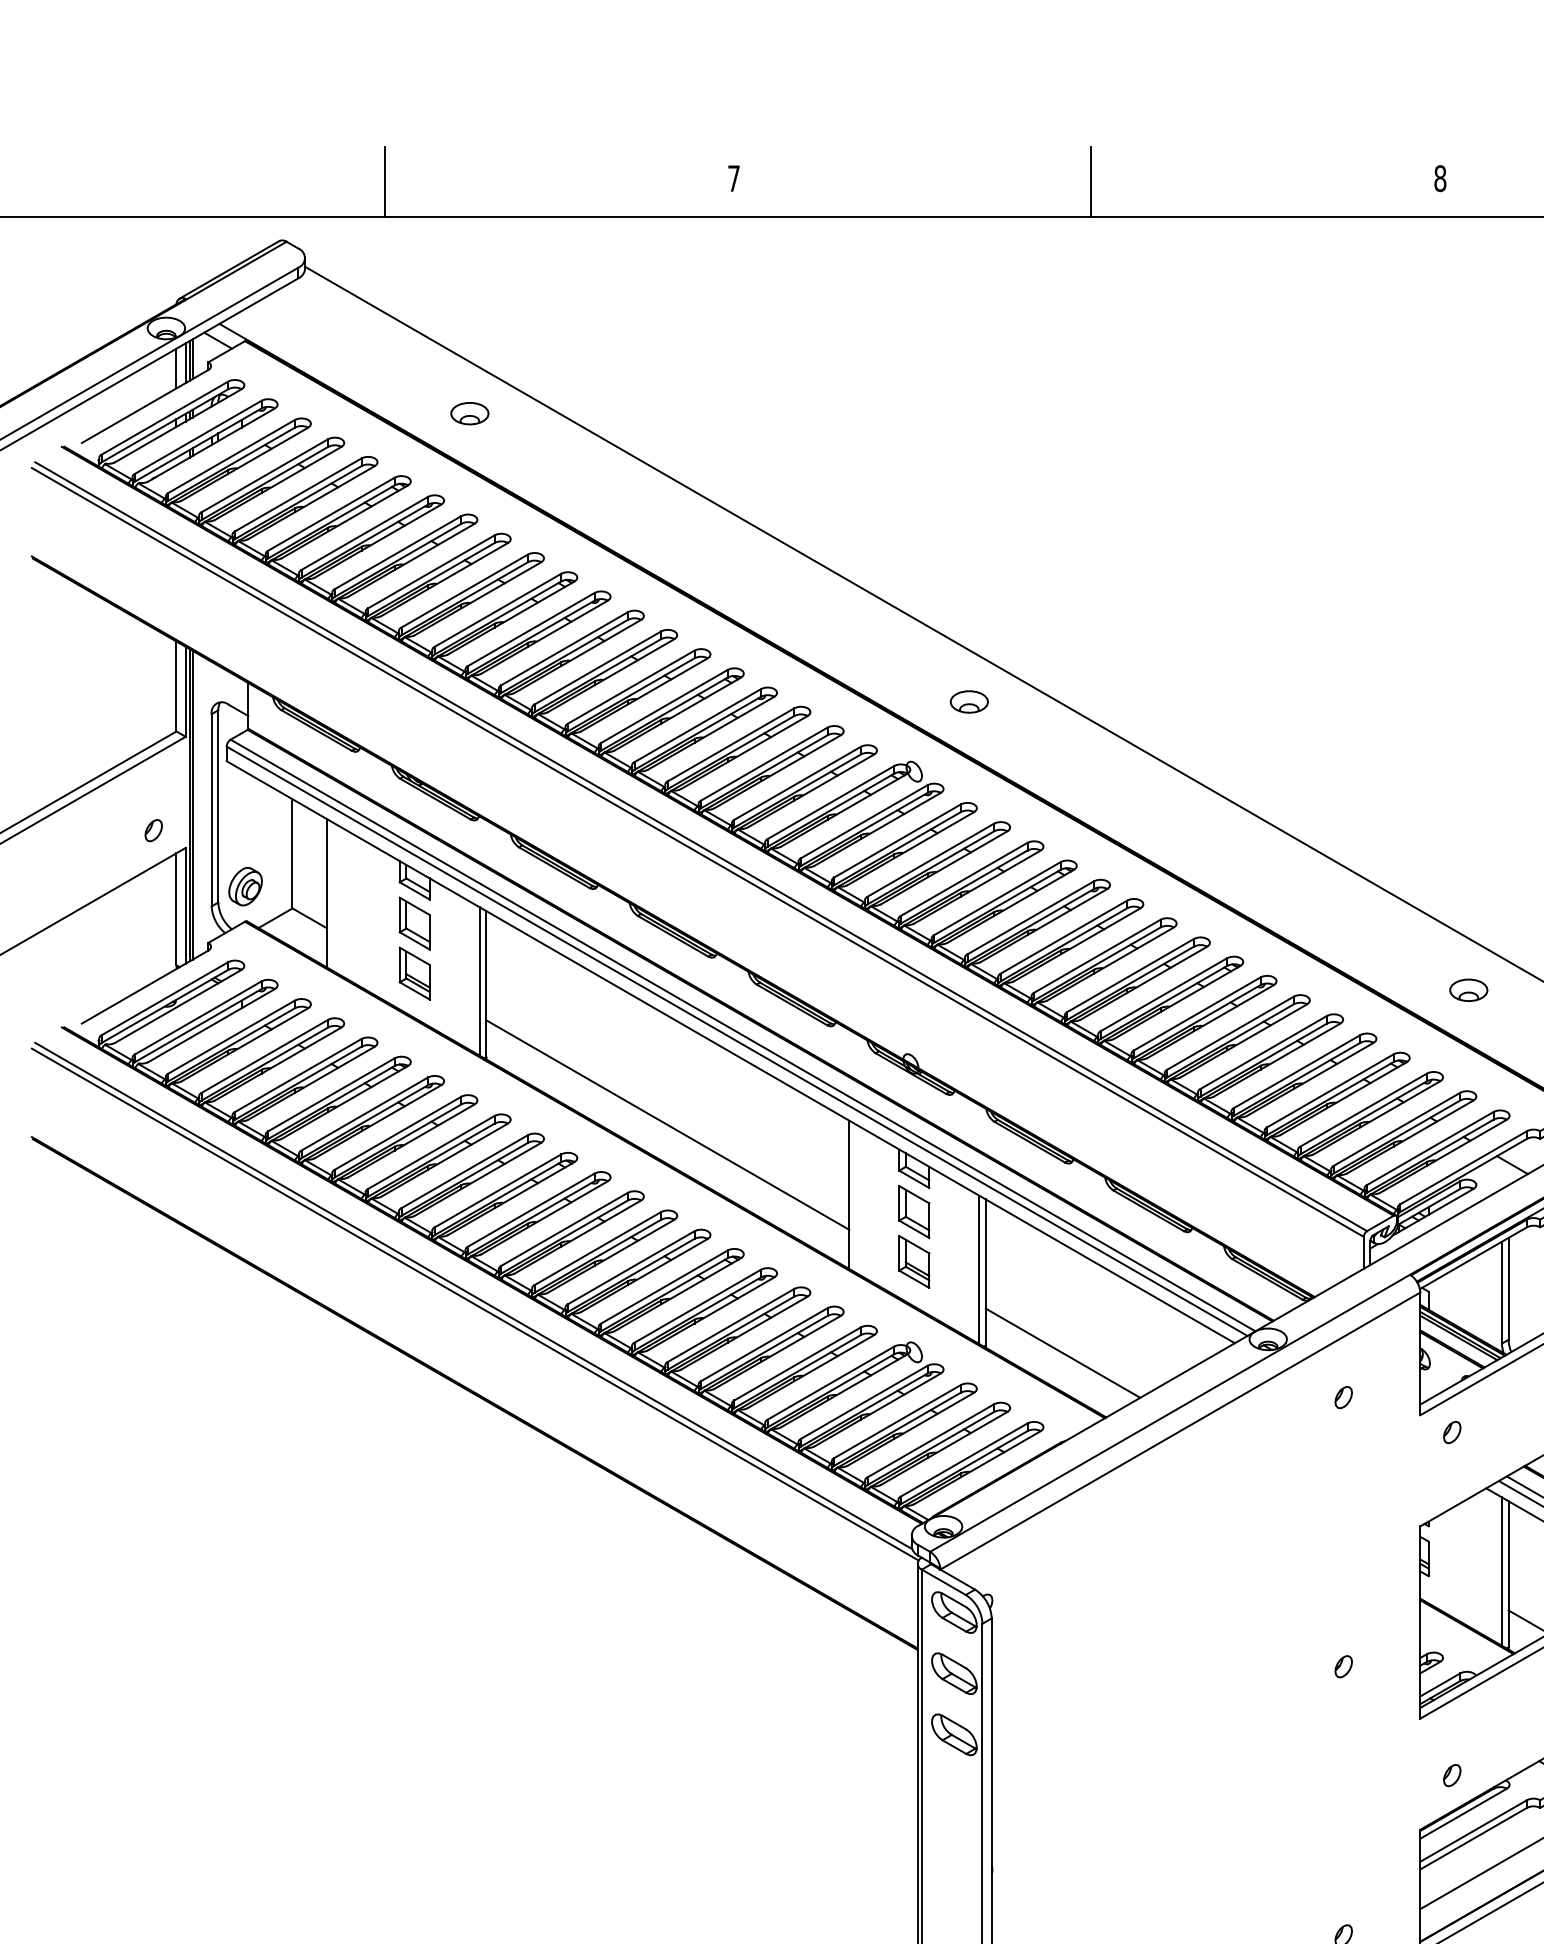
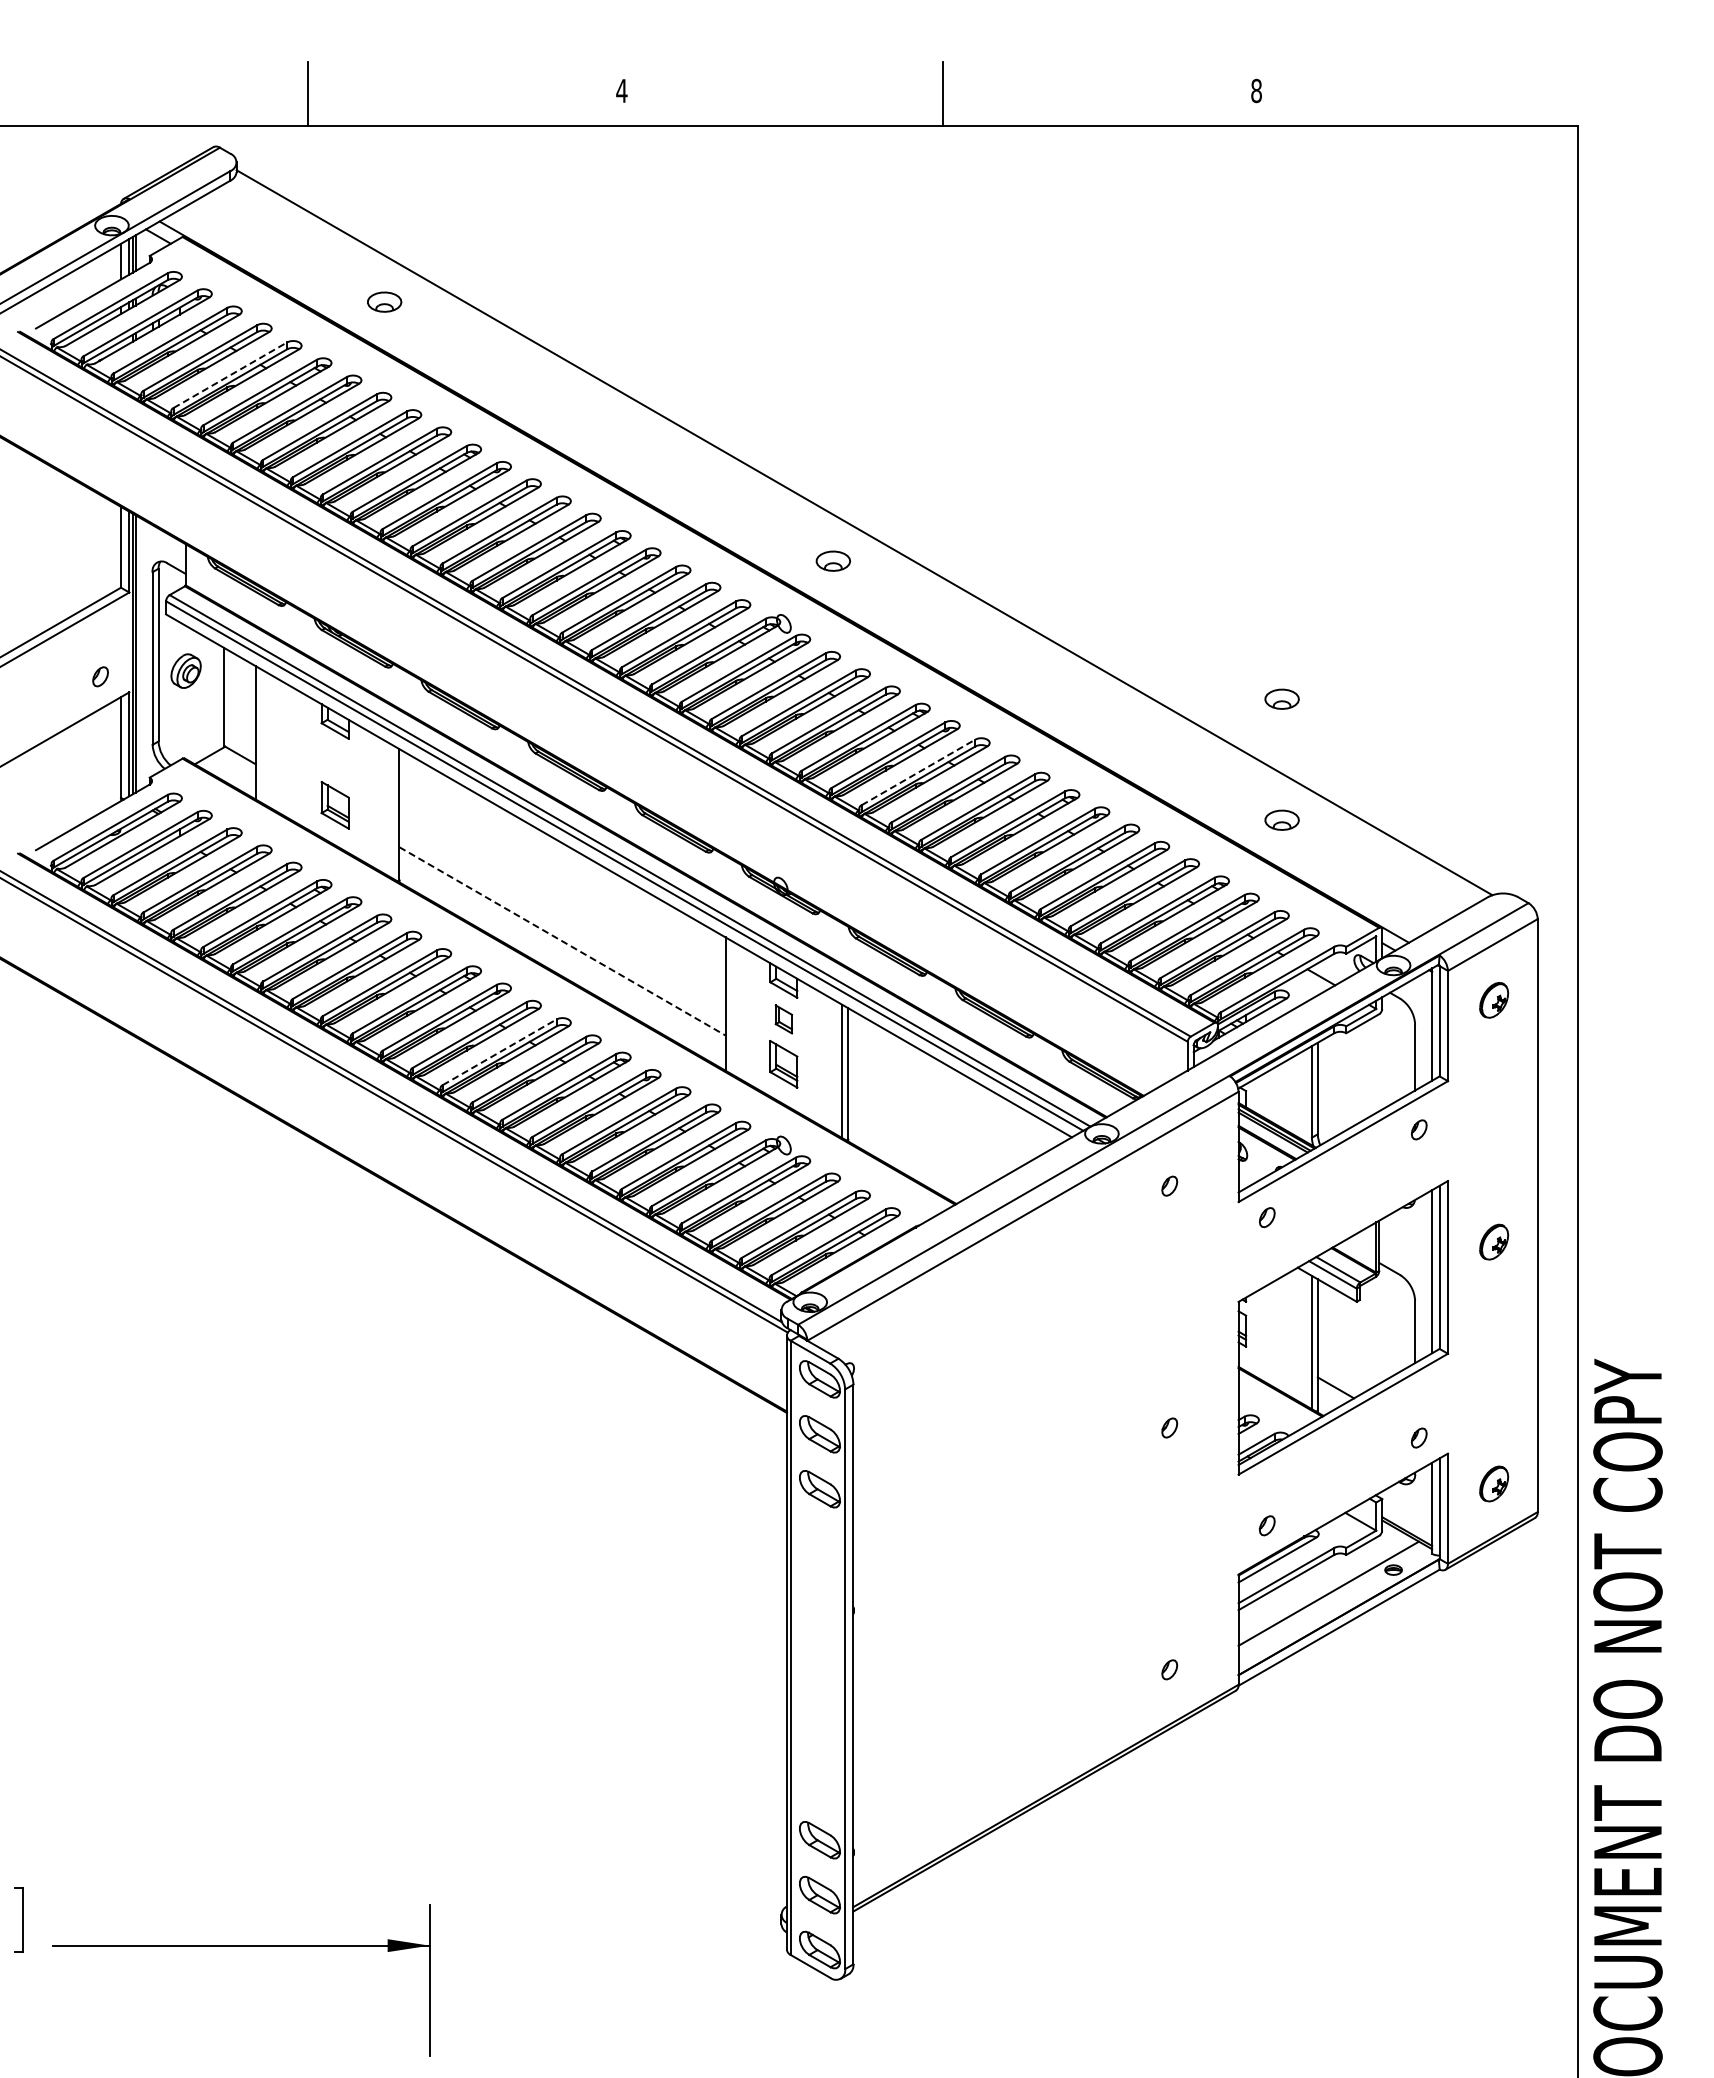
text: (733, 178) -> (621, 90), 7 -> 4
line: (298, 495) -> (230, 375), solid -> dashed
part: (1468, 854) -> (1281, 698), added
part: (244, 885) -> (185, 670), moved
part: (414, 923) -> (334, 760), removed
line: (1064, 937) -> (918, 772), solid -> dashed
line: (479, 981) -> (393, 812), removed
line: (667, 1125) -> (562, 941), solid -> dashed
part: (913, 1212) -> (783, 1019), size x0.6
line: (597, 1248) -> (499, 1052), solid -> dashed
line: (1062, 1353) -> (917, 1146), removed

